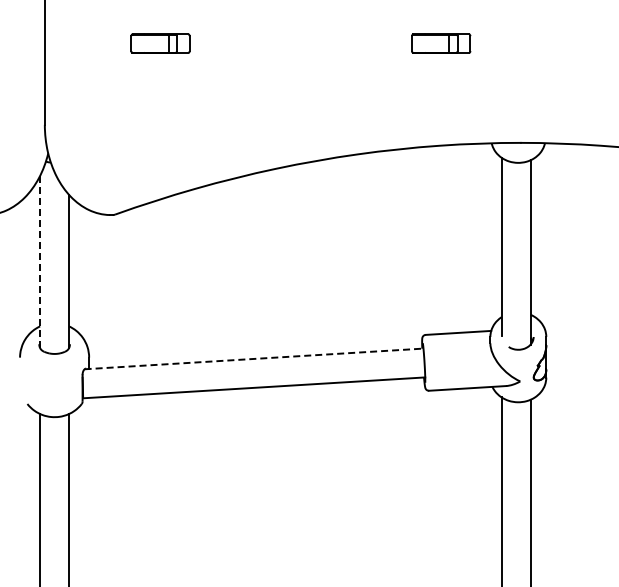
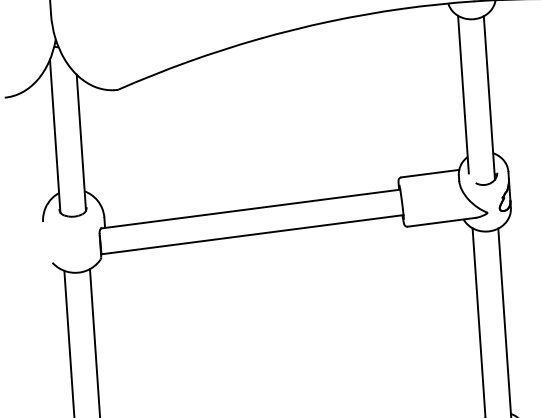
line: (40, 262) -> (55, 136), dashed -> solid
line: (254, 358) -> (251, 208), dashed -> solid

